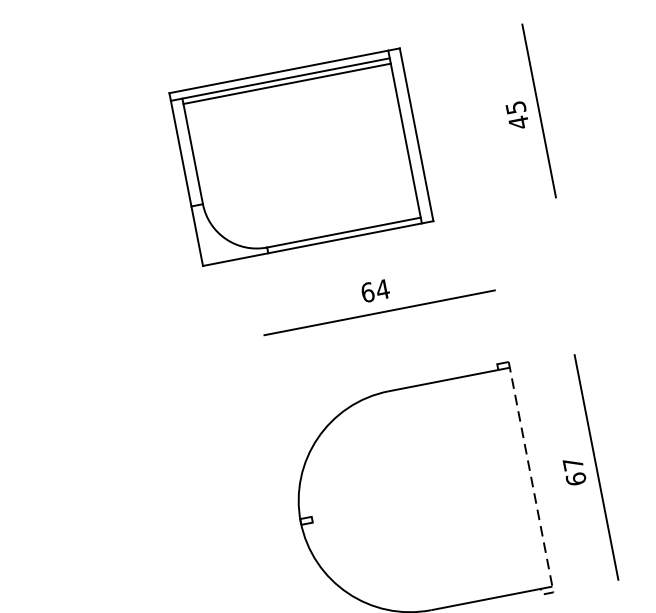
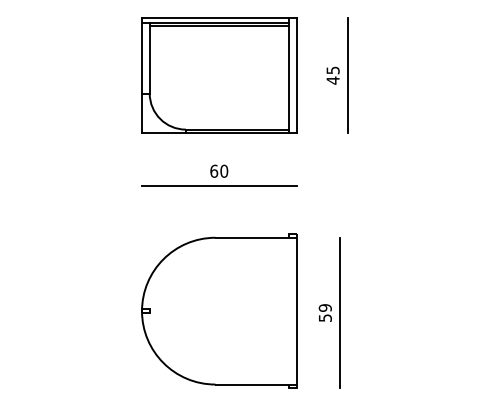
part: (301, 157) -> (219, 75), moved
text: (382, 288) -> (224, 170), 64 -> 60
text: (573, 471) -> (324, 312), 67 -> 59
line: (533, 488) -> (296, 318), dashed -> solid

